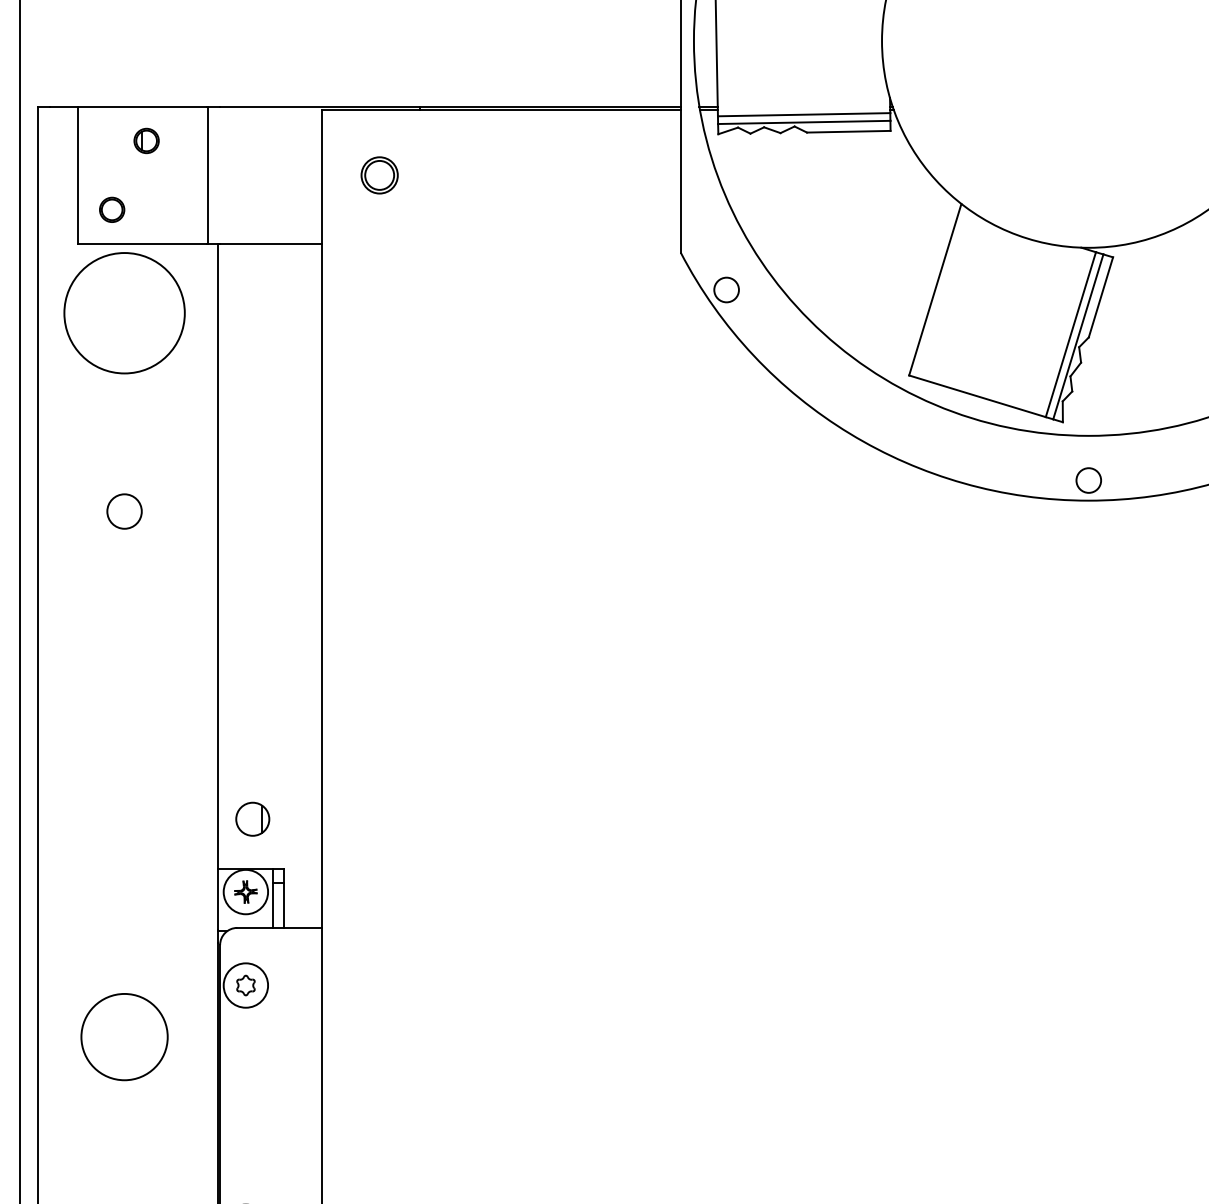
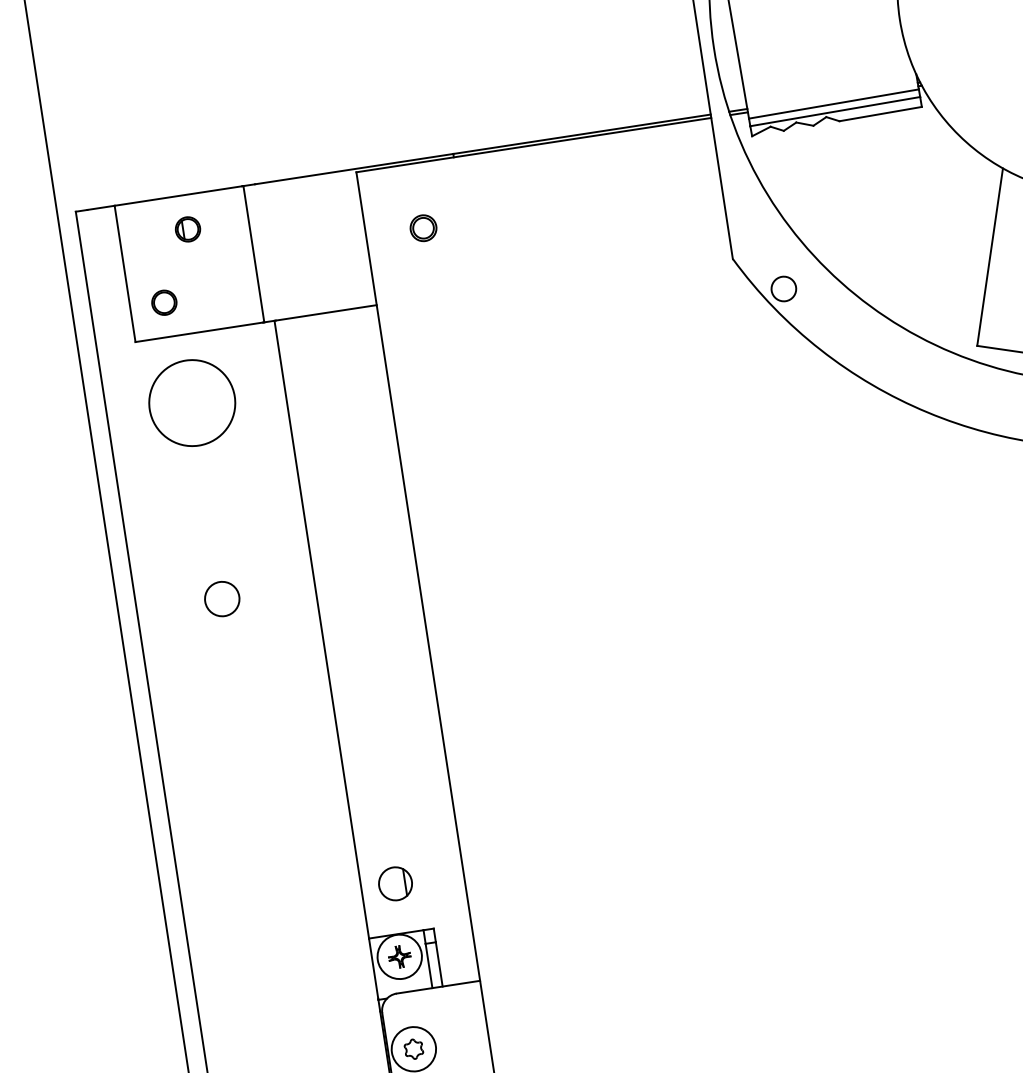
part: (379, 175) -> (423, 228), size x0.71
circle: (124, 313) -> (192, 403), size x0.71

